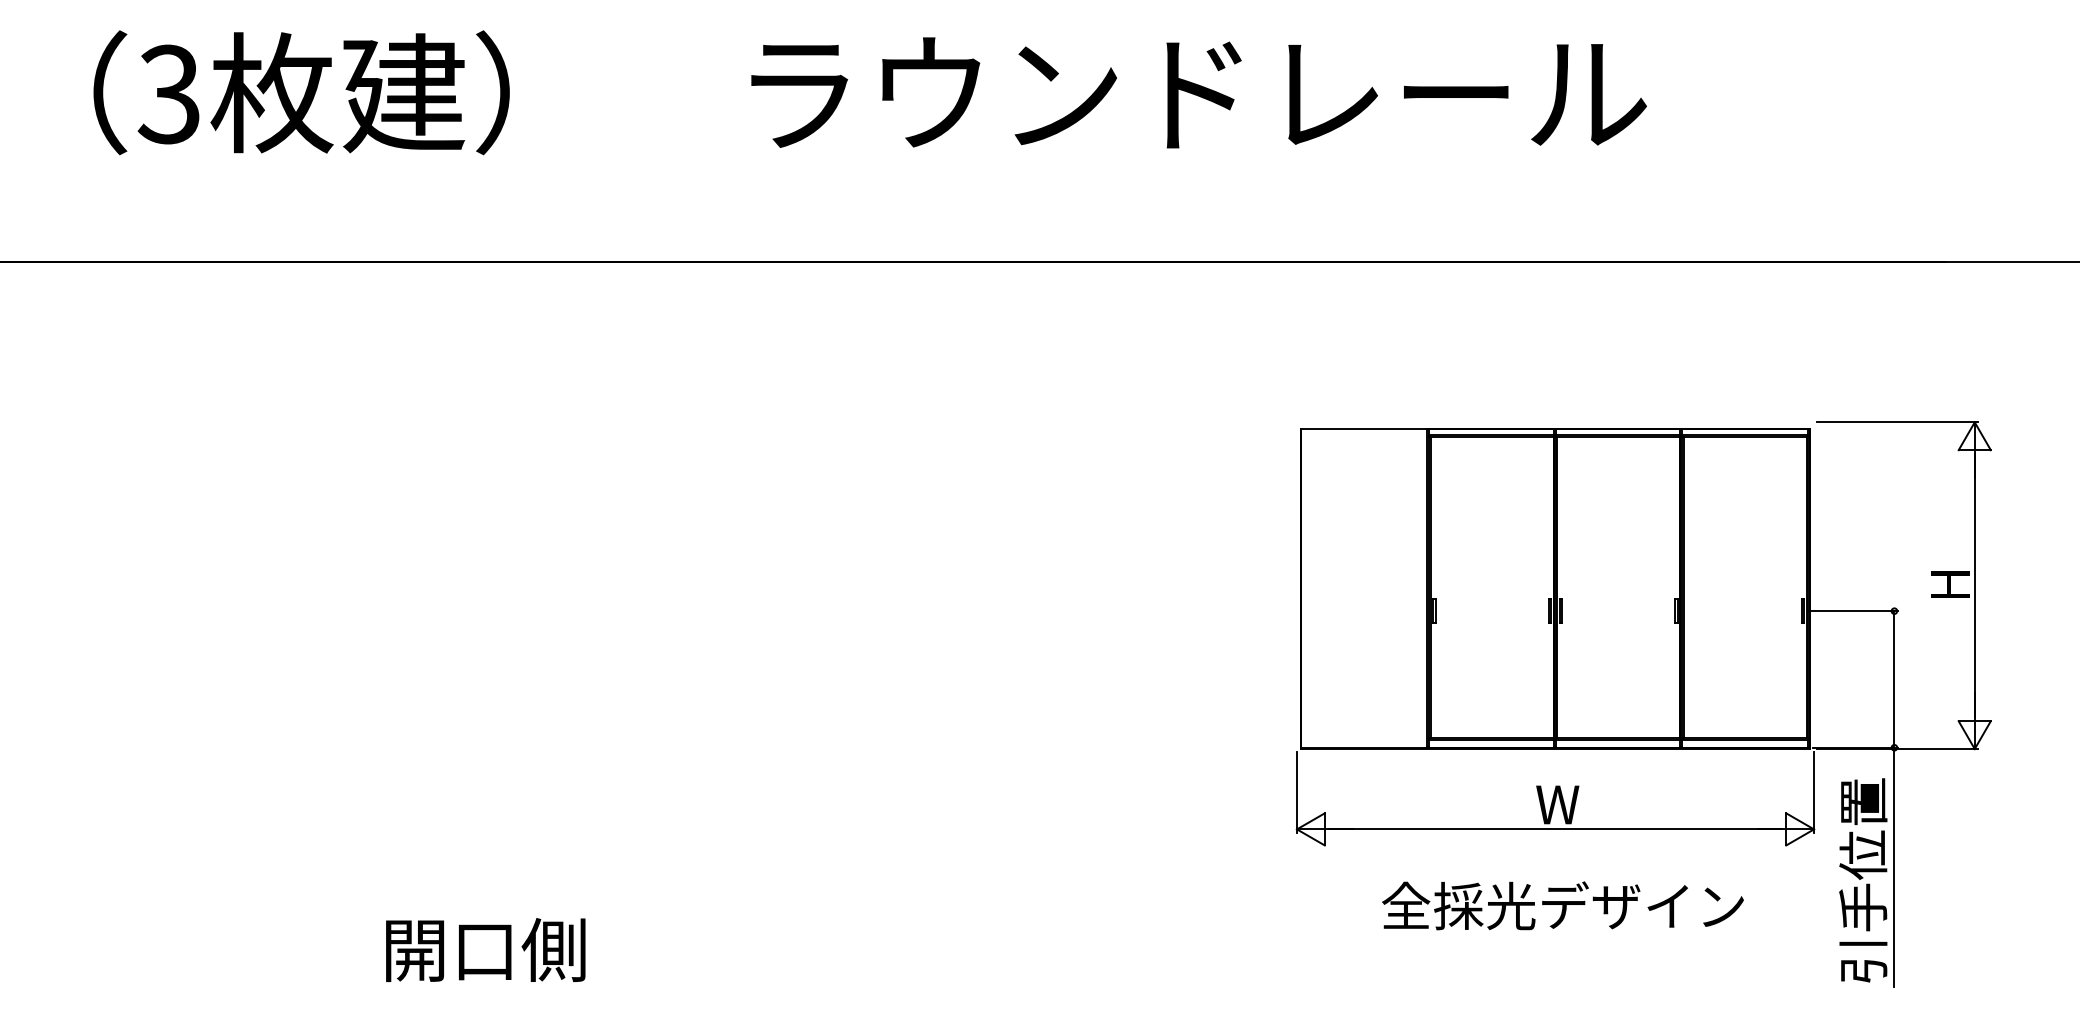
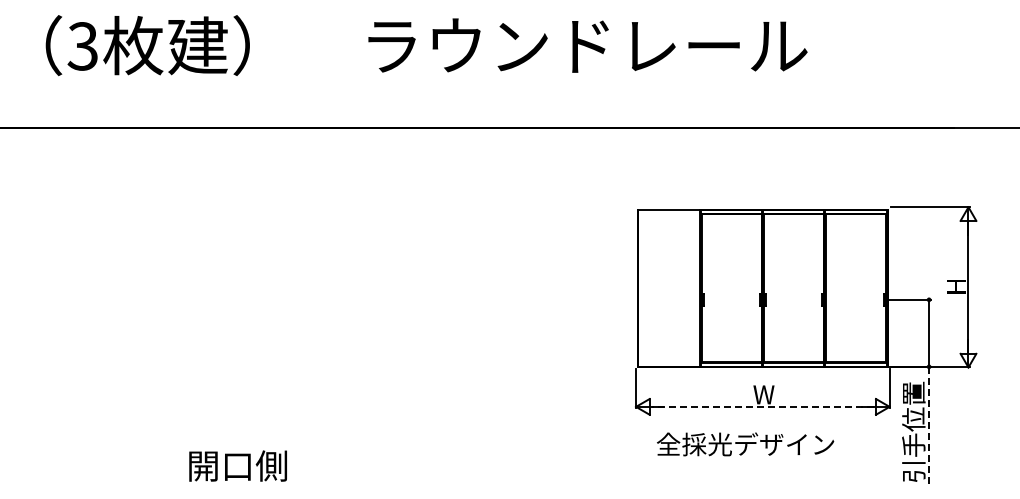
line: (1554, 828) -> (762, 406), solid -> dashed
line: (1895, 867) -> (929, 425), solid -> dashed
text: (1562, 906) -> (745, 444), moved

